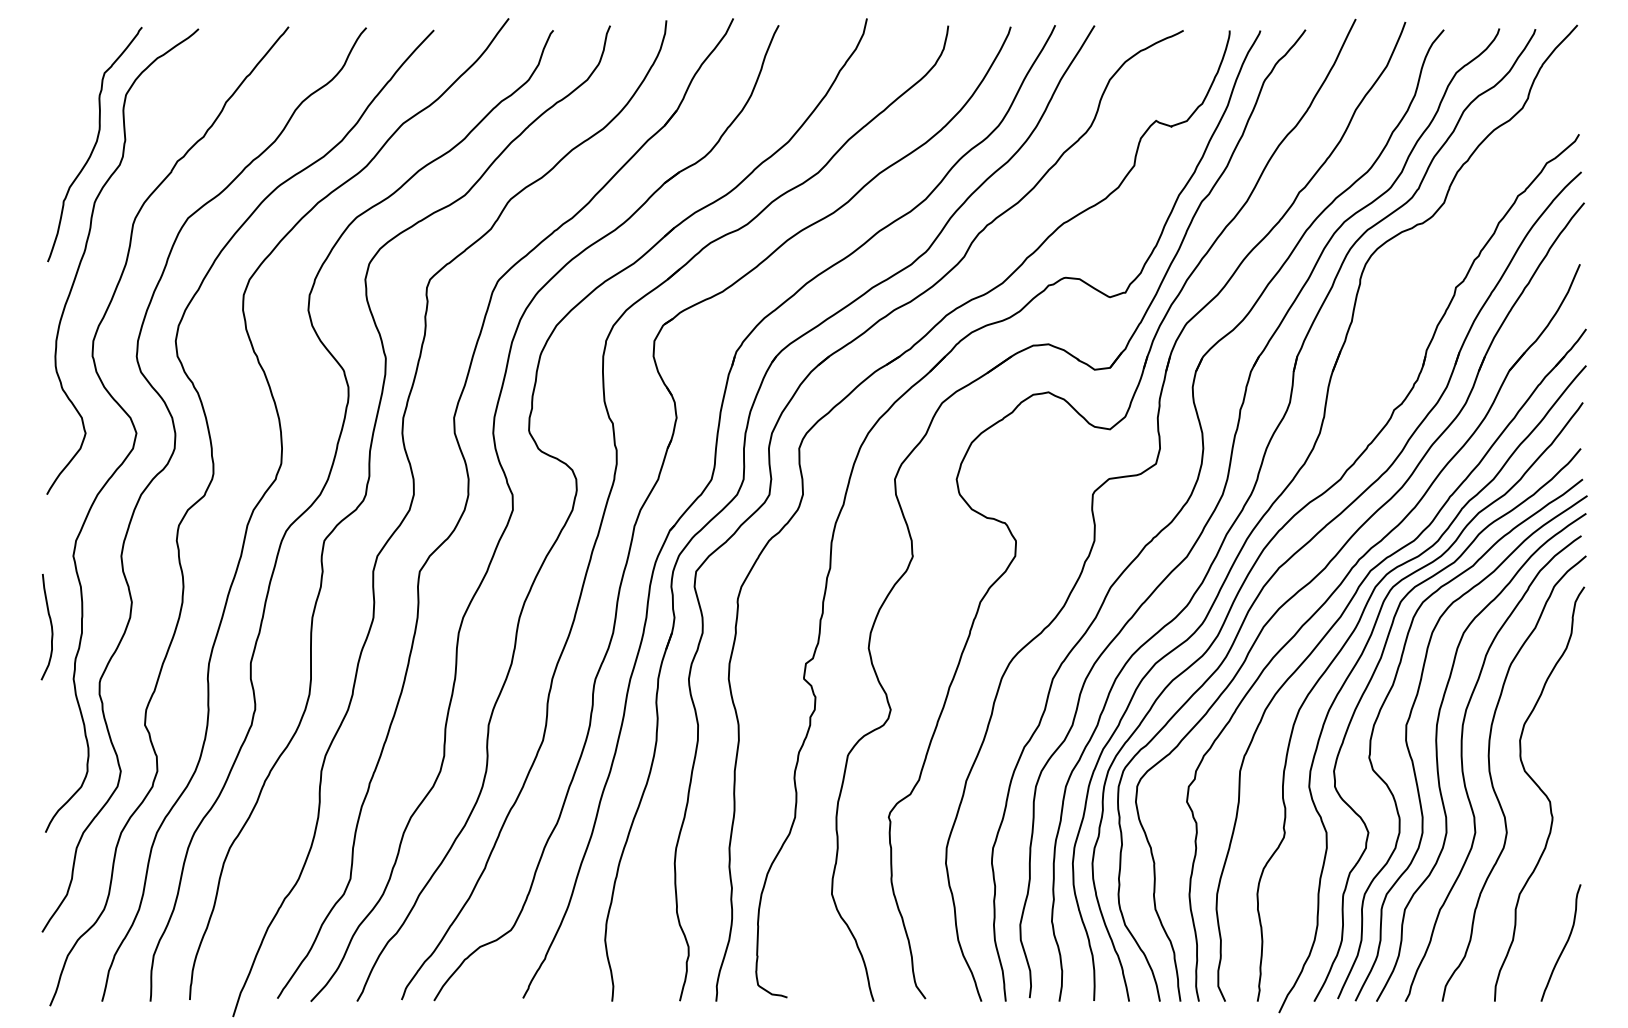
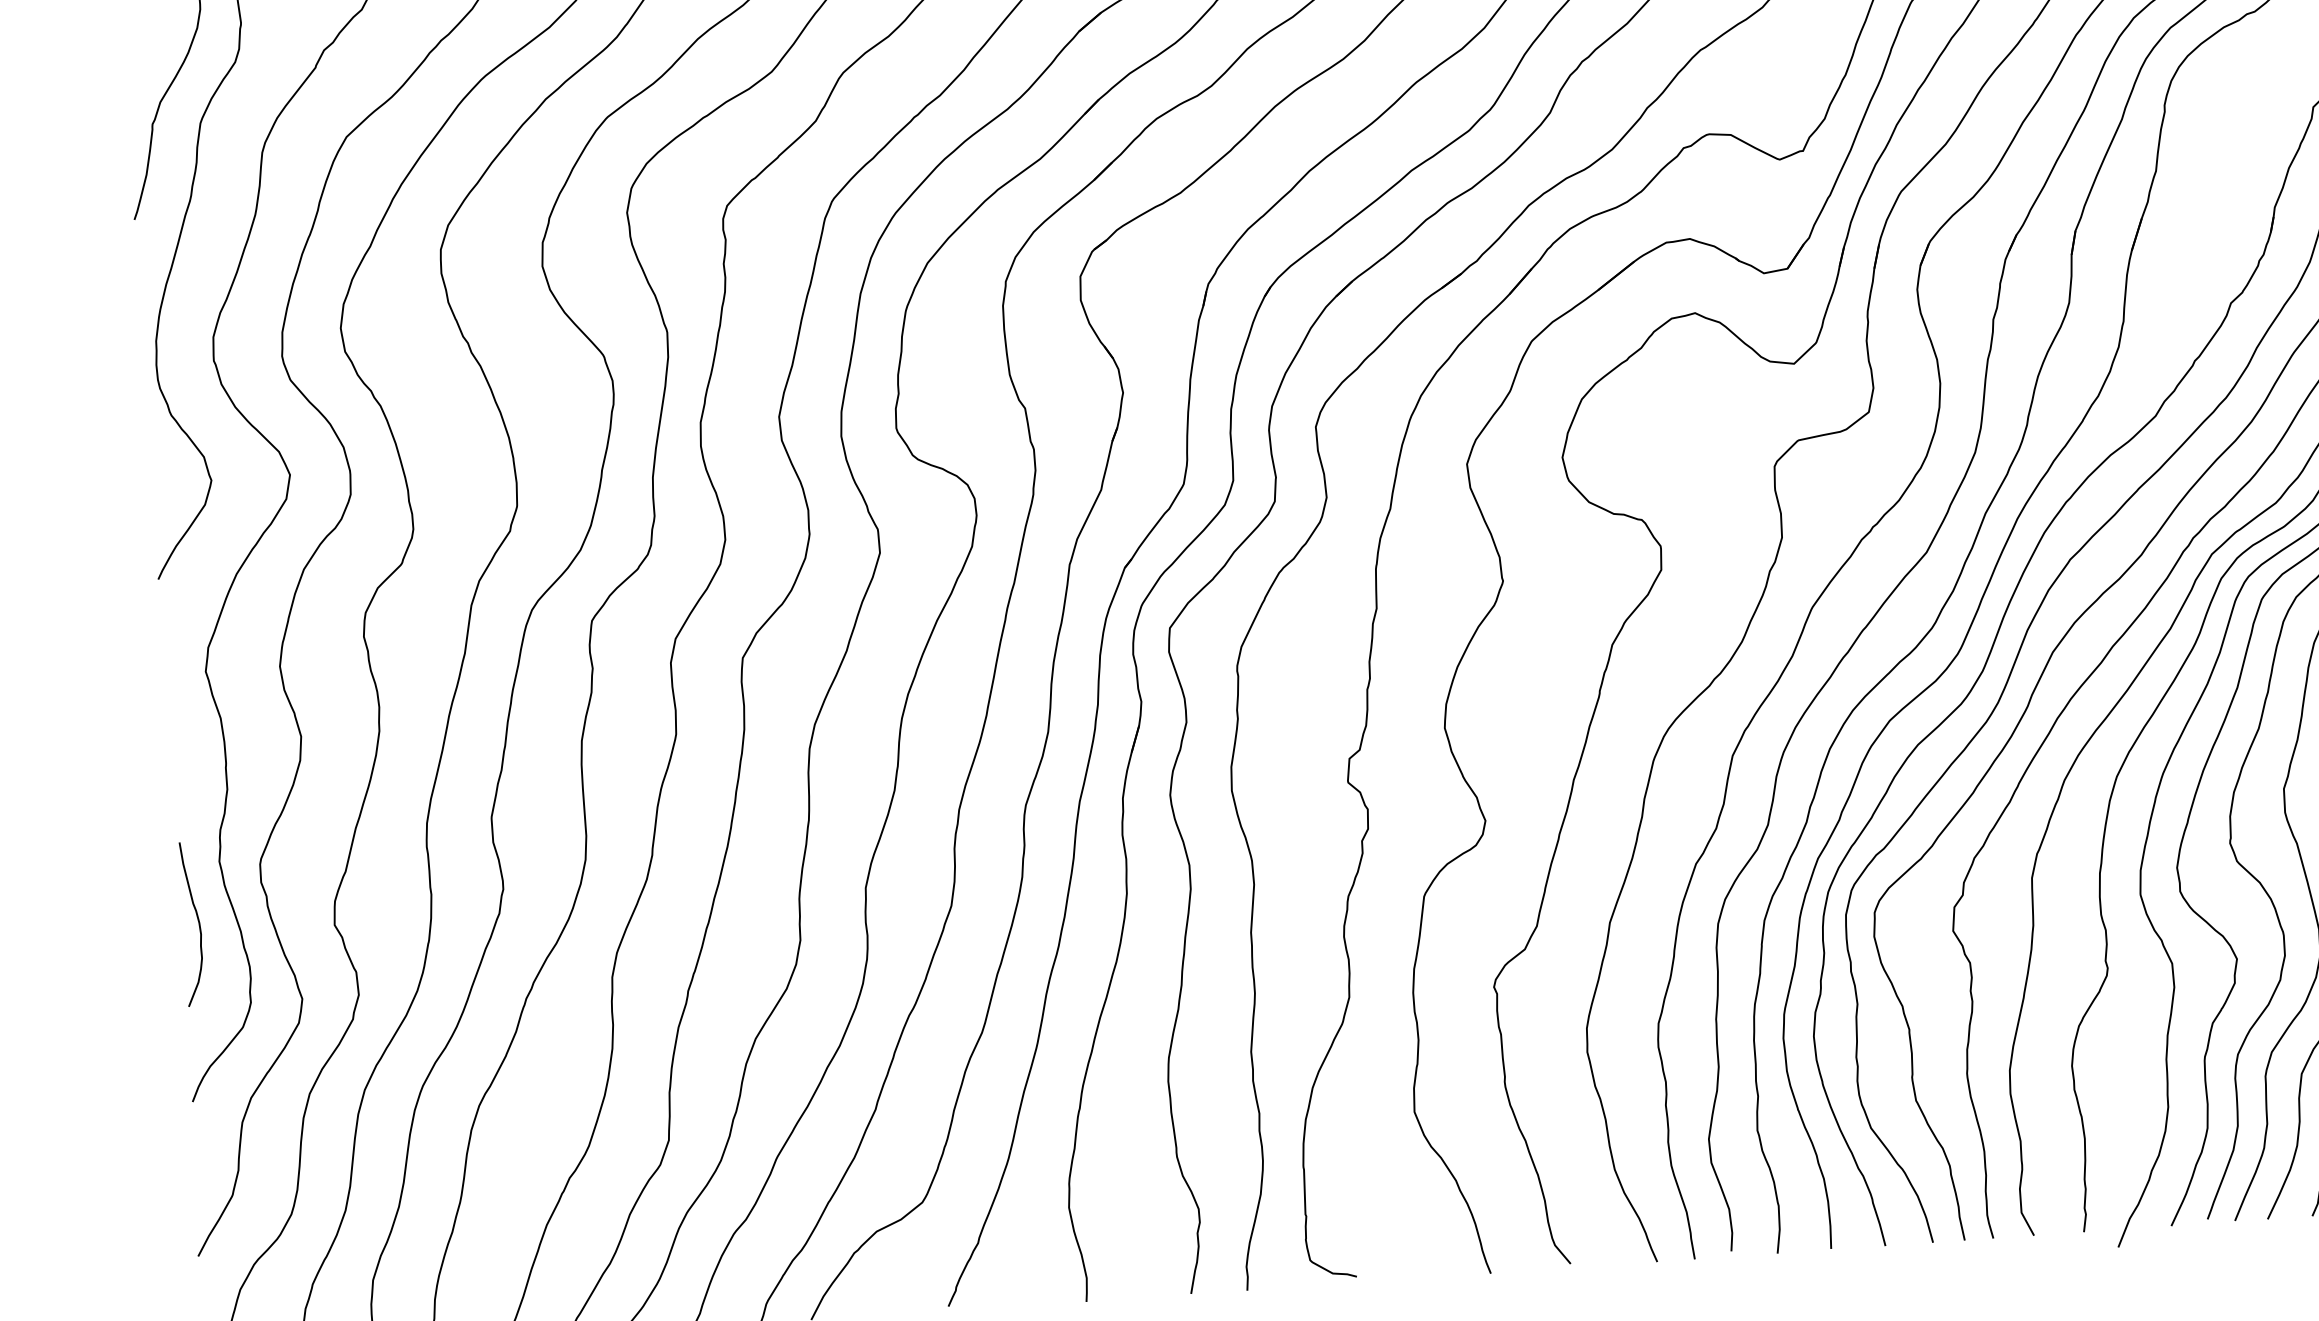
curve: (50, 625) -> (197, 921), moved

